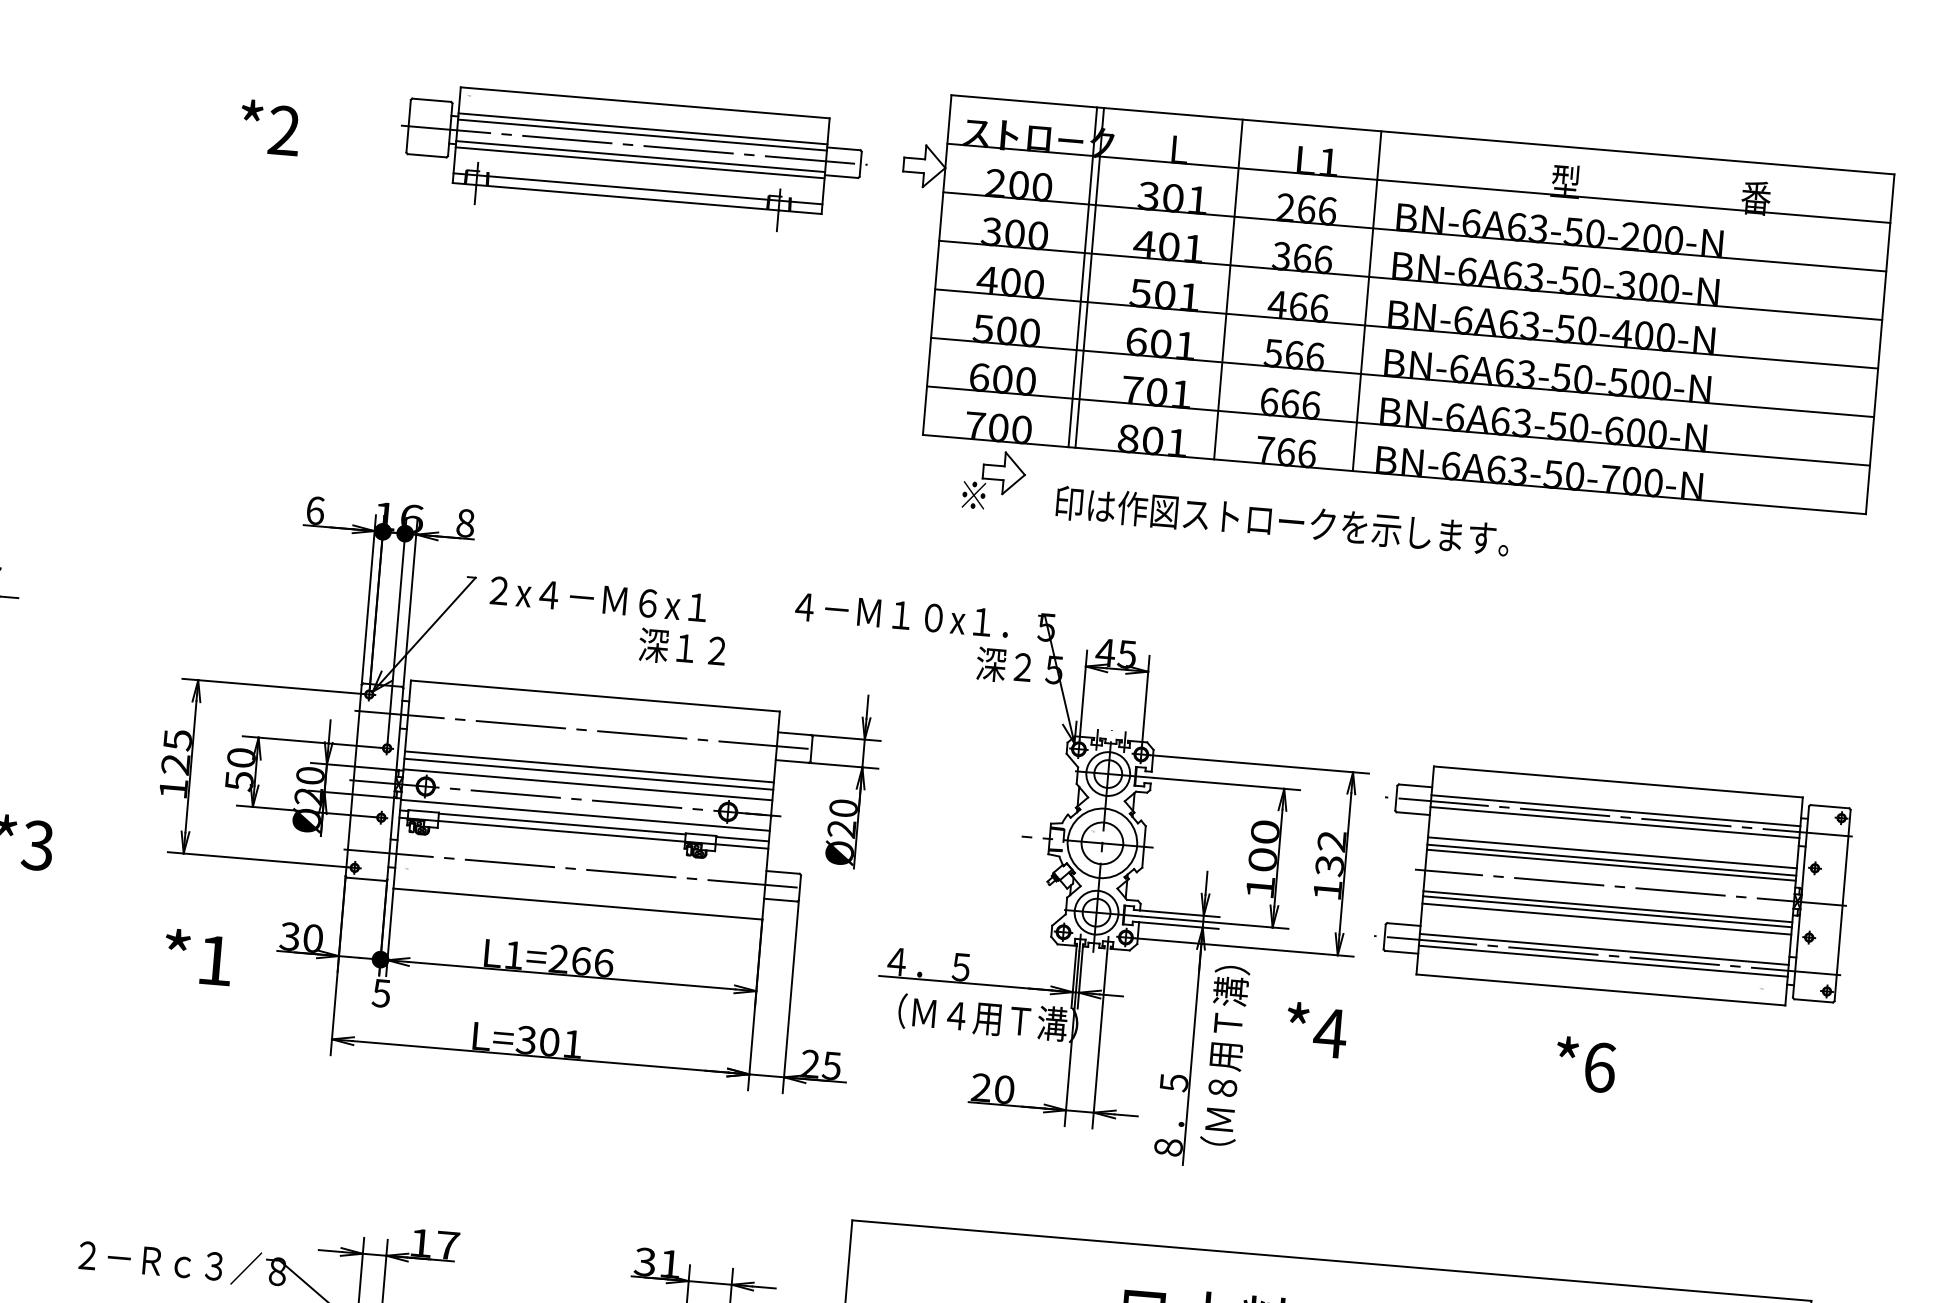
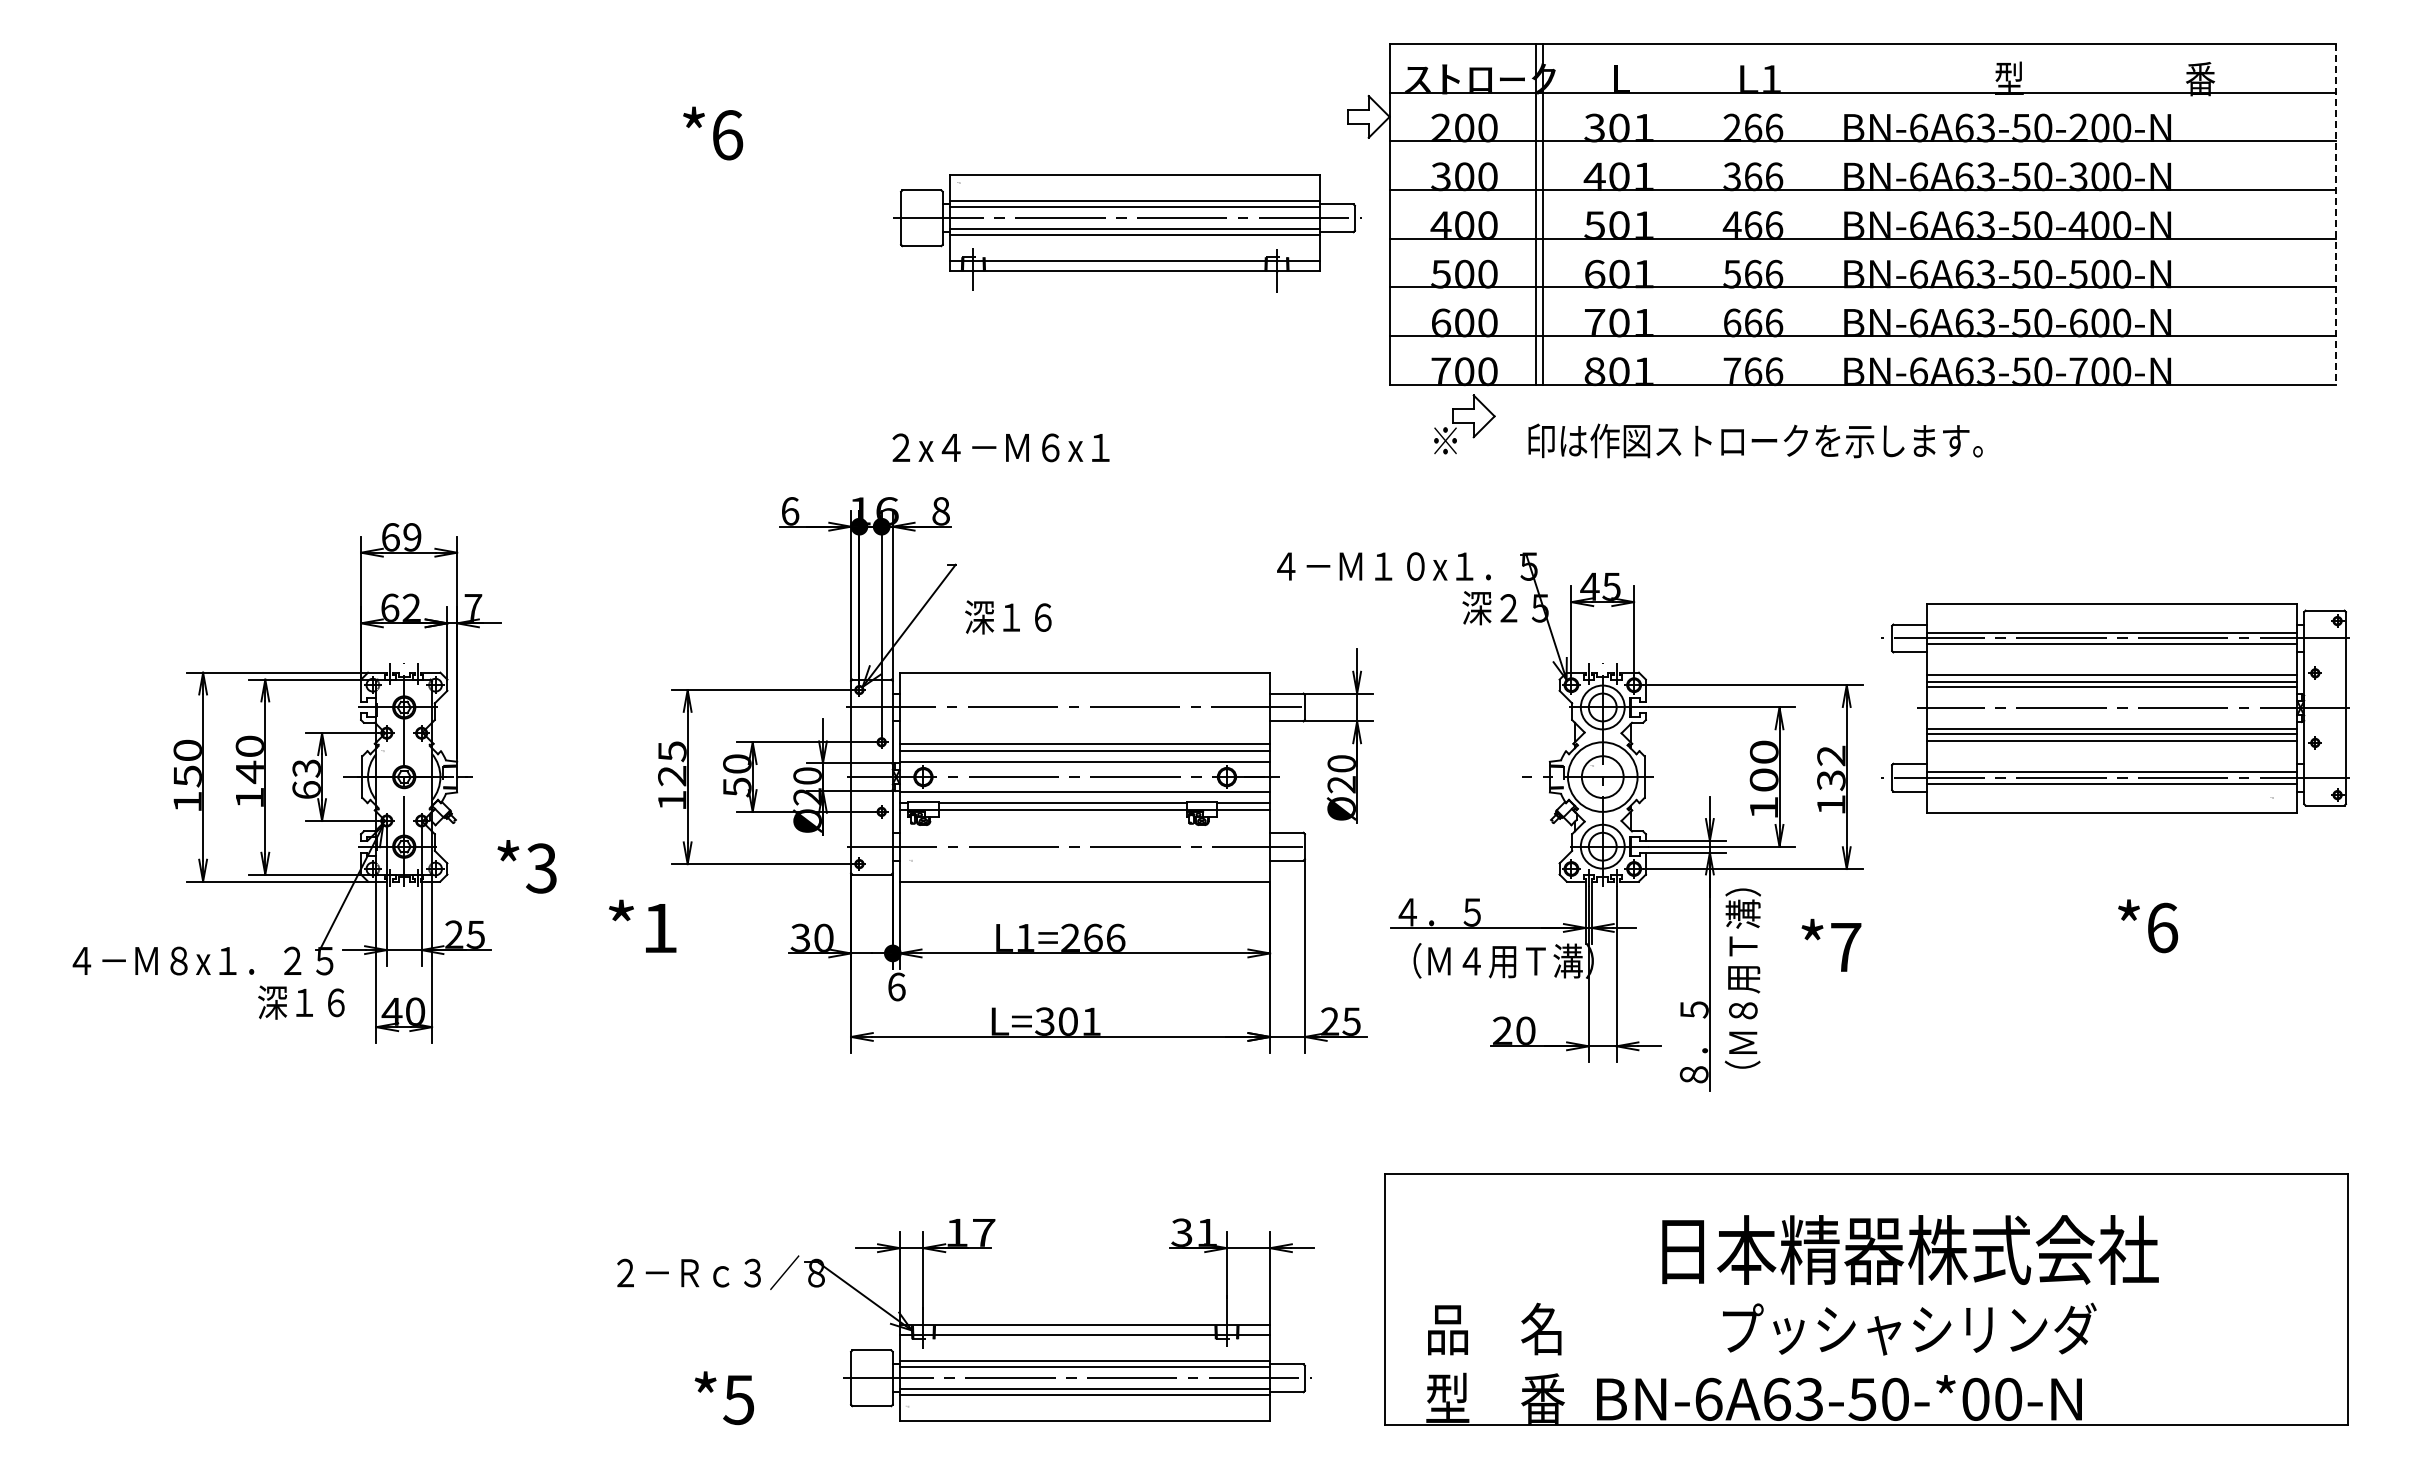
text: (284, 131) -> (727, 135), *2 -> *6
part: (632, 160) -> (1127, 233), moved
line: (1228, 288) -> (1682, 213), removed
line: (1367, 300) -> (1821, 213), removed
line: (1880, 344) -> (2336, 214), solid -> dashed
text: (598, 598) -> (1000, 447), moved
text: (602, 641) -> (1087, 617), 深１２ -> 深１６
part: (1613, 886) -> (2115, 708), moved
text: (197, 956) -> (642, 925), moved
text: (381, 992) -> (896, 986), 5 -> 6
text: (1329, 1033) -> (1845, 947), *4 -> *7
text: (1586, 1064) -> (2148, 926), moved

